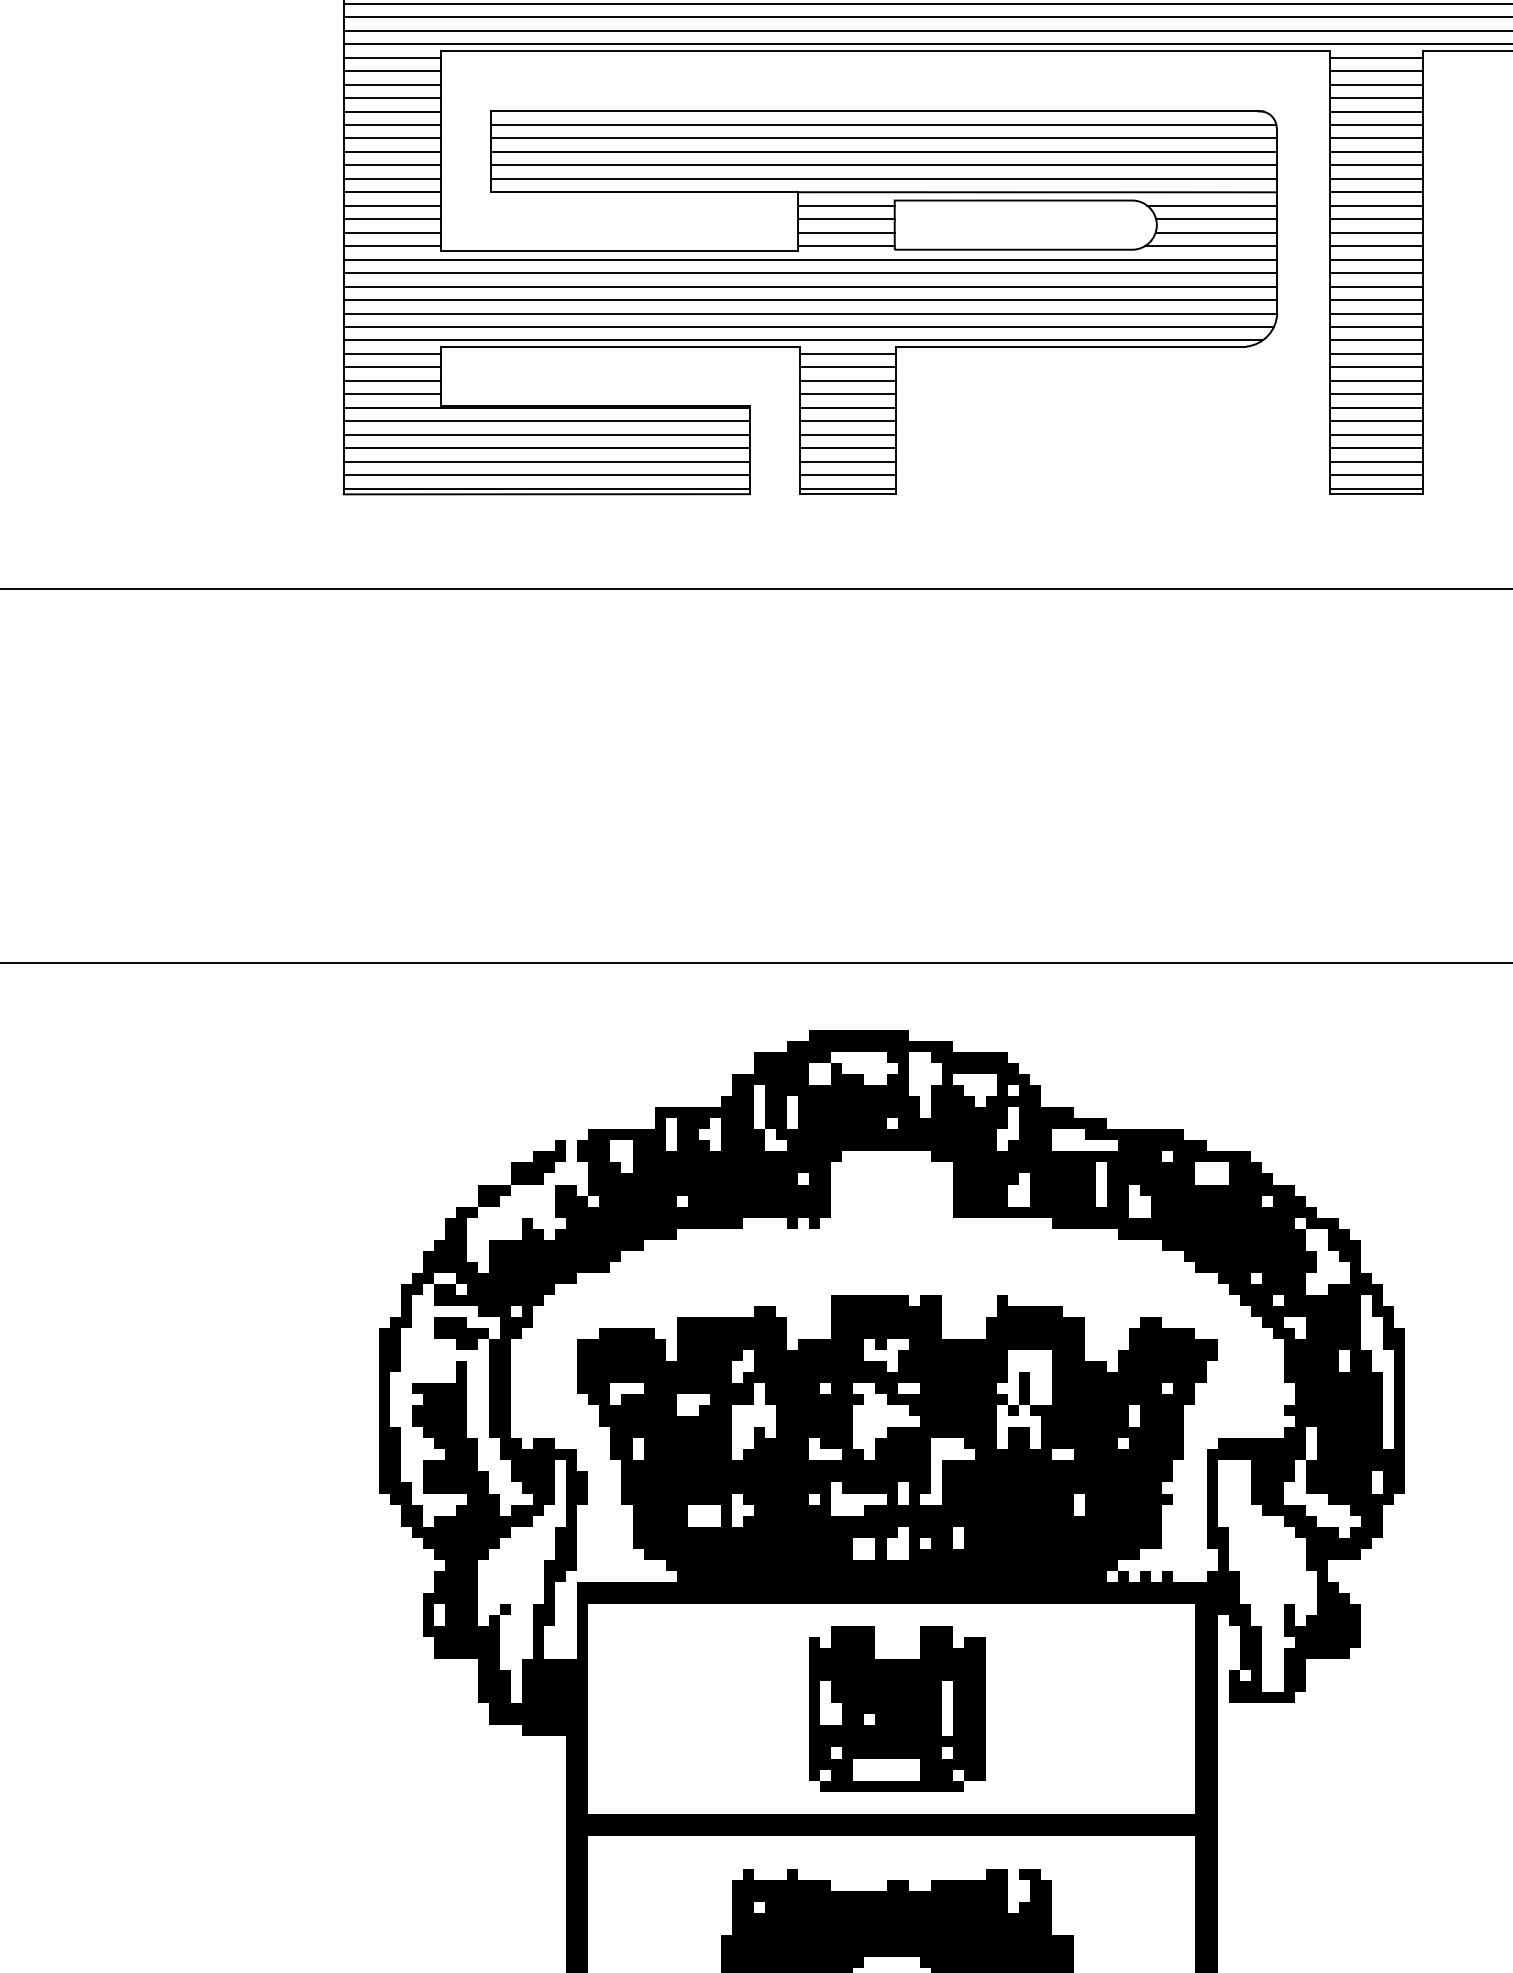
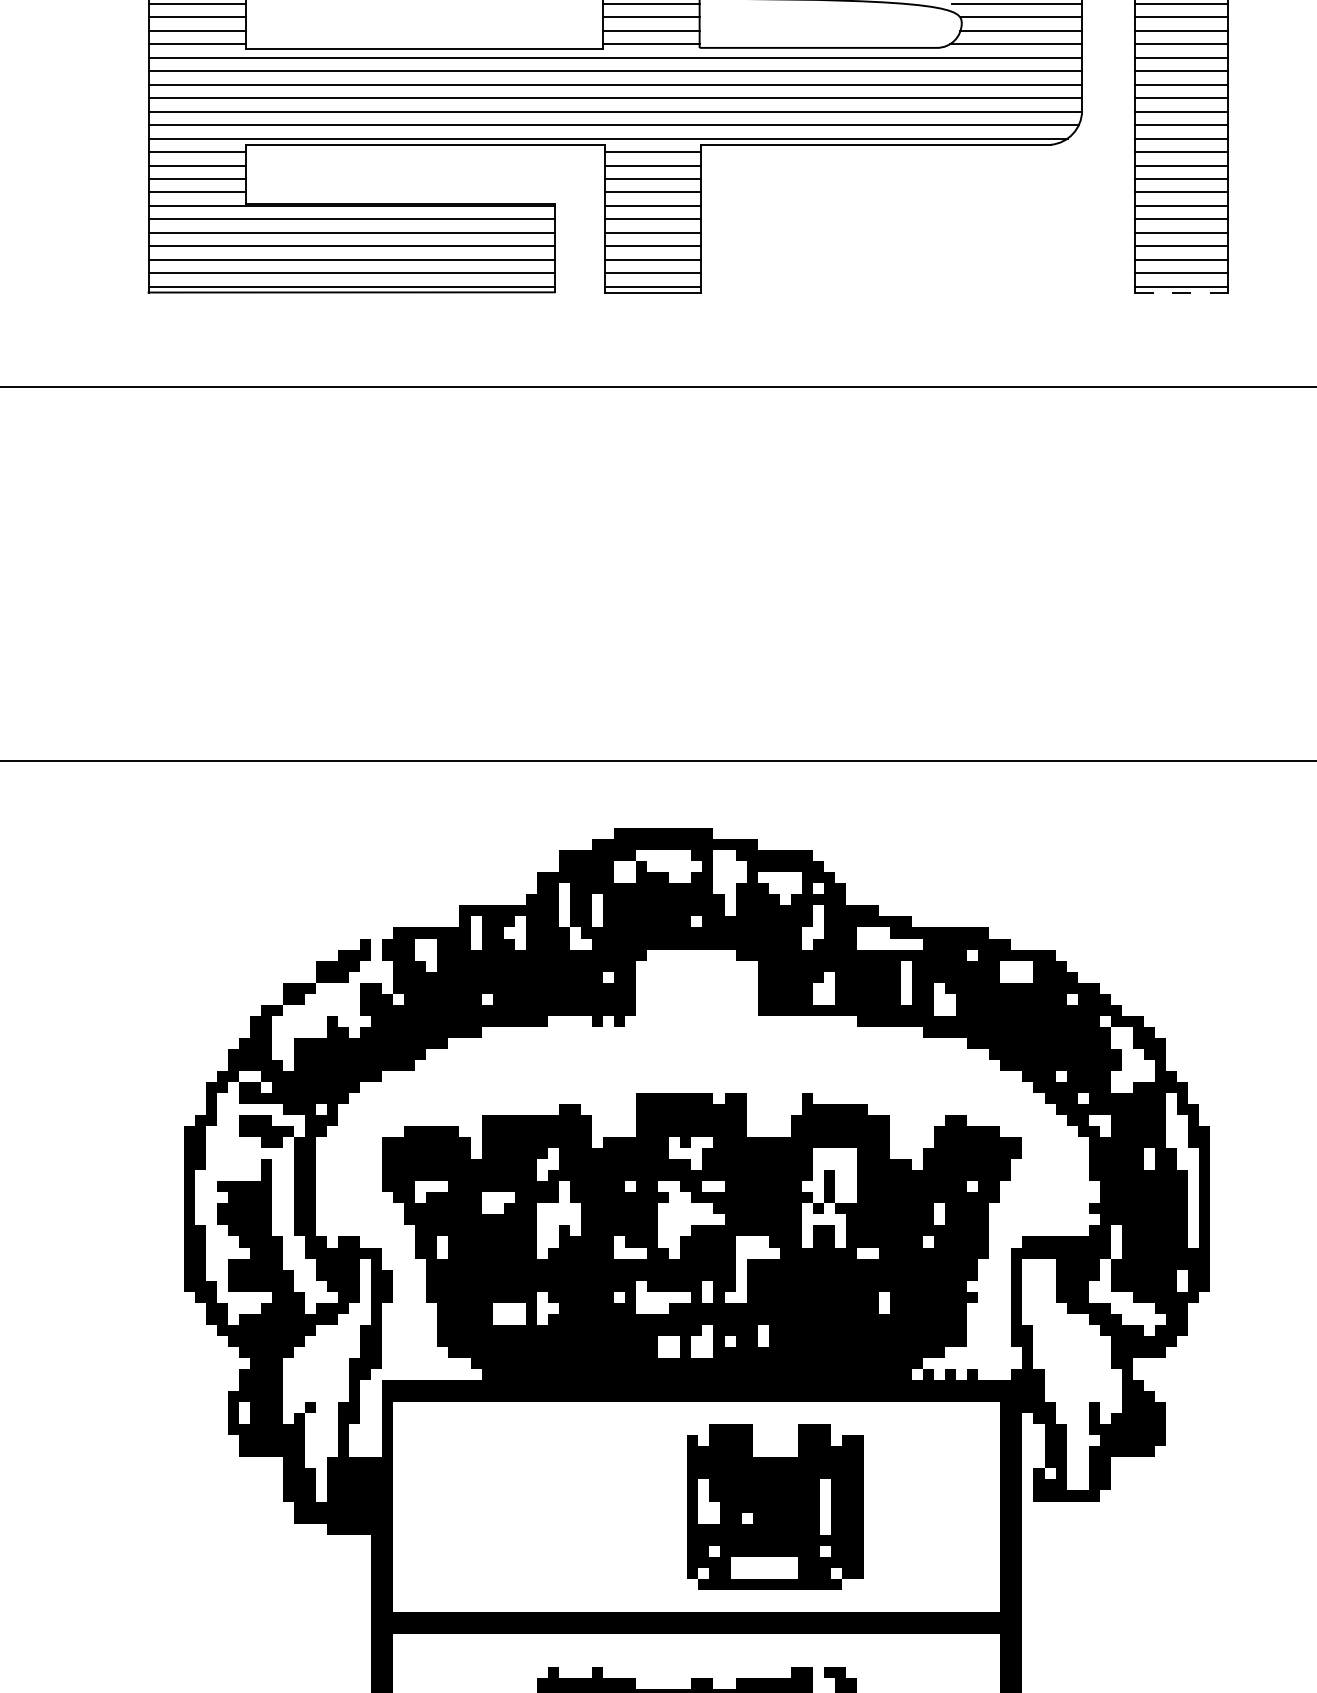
line: (1376, 494) -> (1181, 292), solid -> dashed
part: (897, 1708) -> (775, 1506), moved

